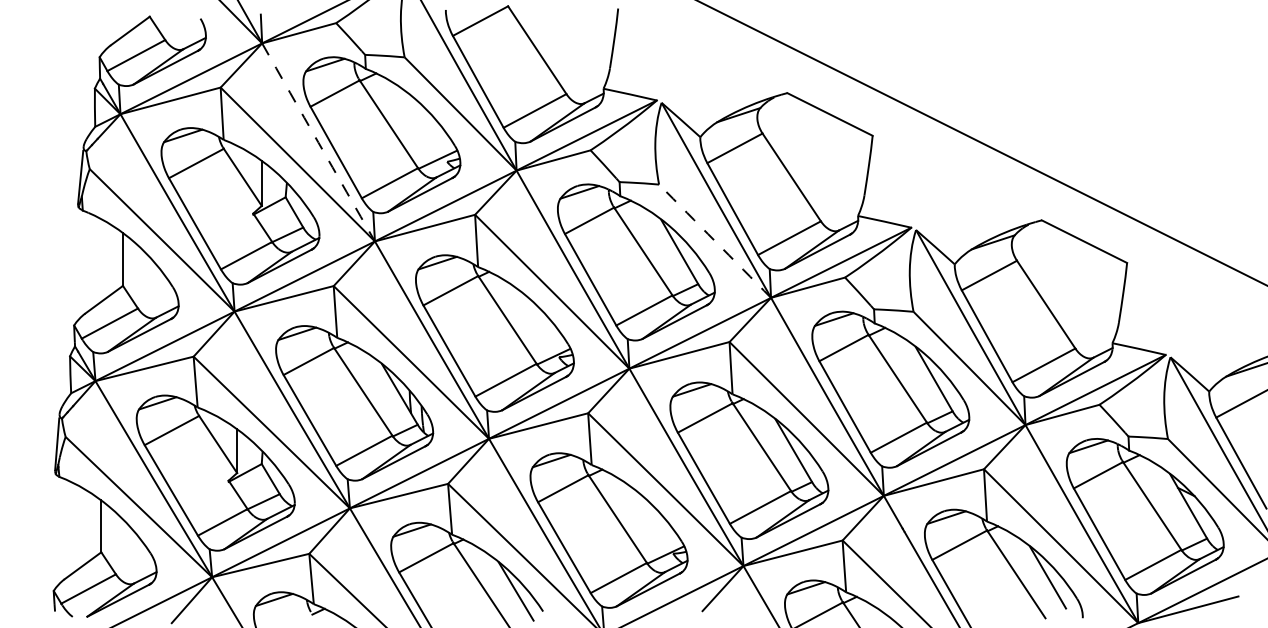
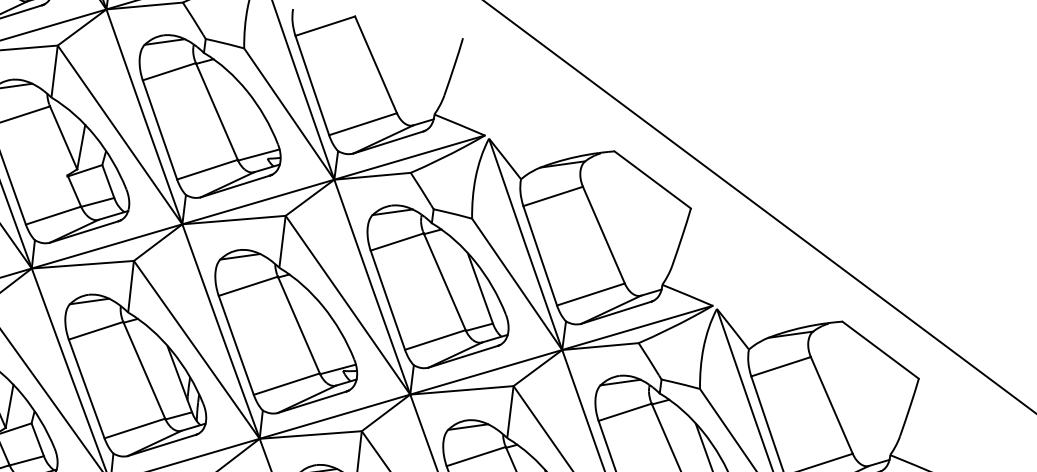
arc: (318, 142) -> (144, 116), dashed -> solid
arc: (715, 241) -> (517, 284), dashed -> solid

